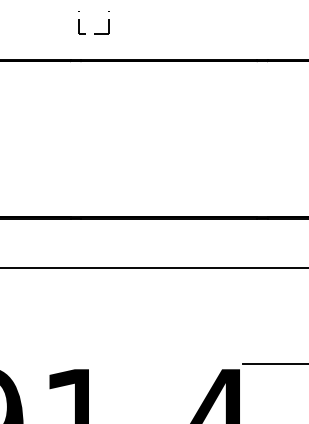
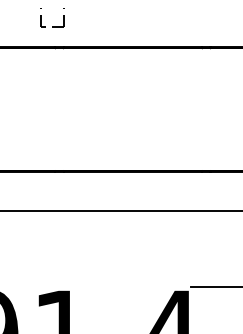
part: (94, 33) -> (52, 26), moved

